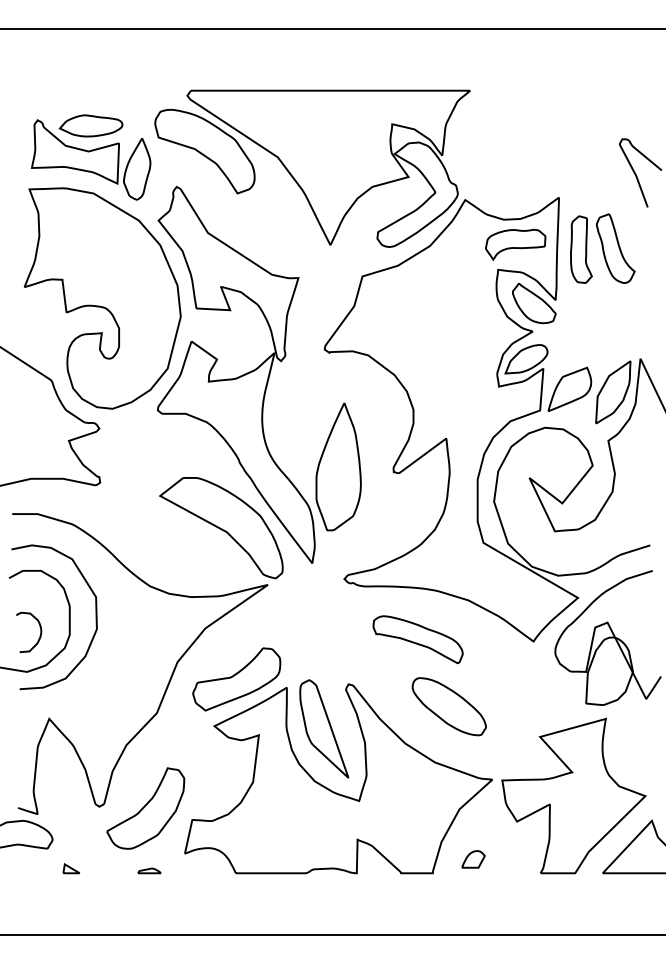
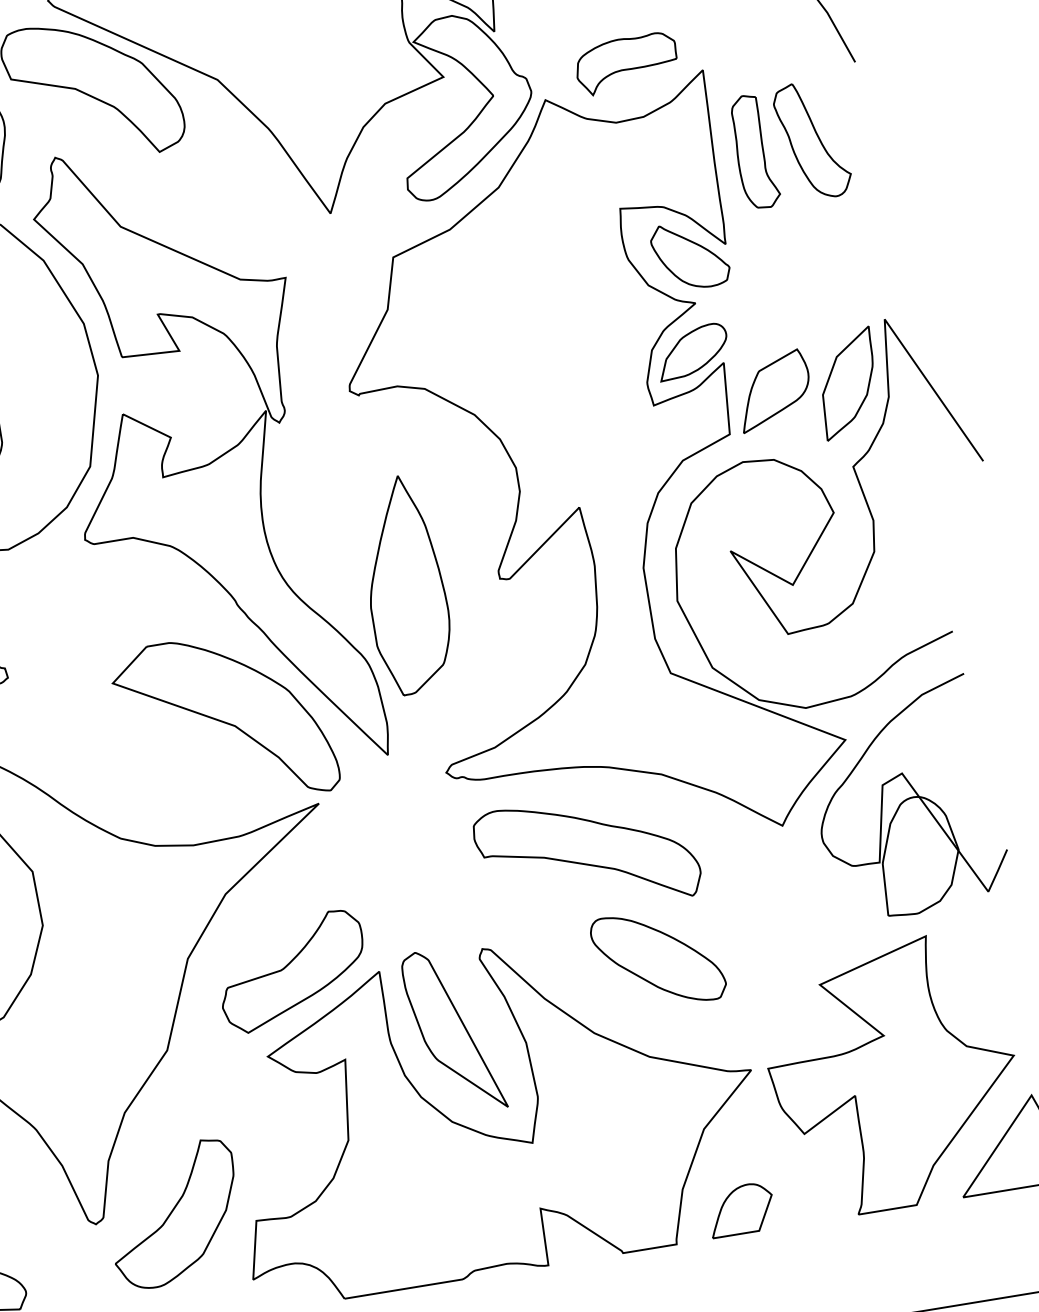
part: (515, 244) -> (626, 63), moved
part: (417, 639) -> (586, 854), size x1.43
part: (473, 859) -> (741, 1209), size x1.67

